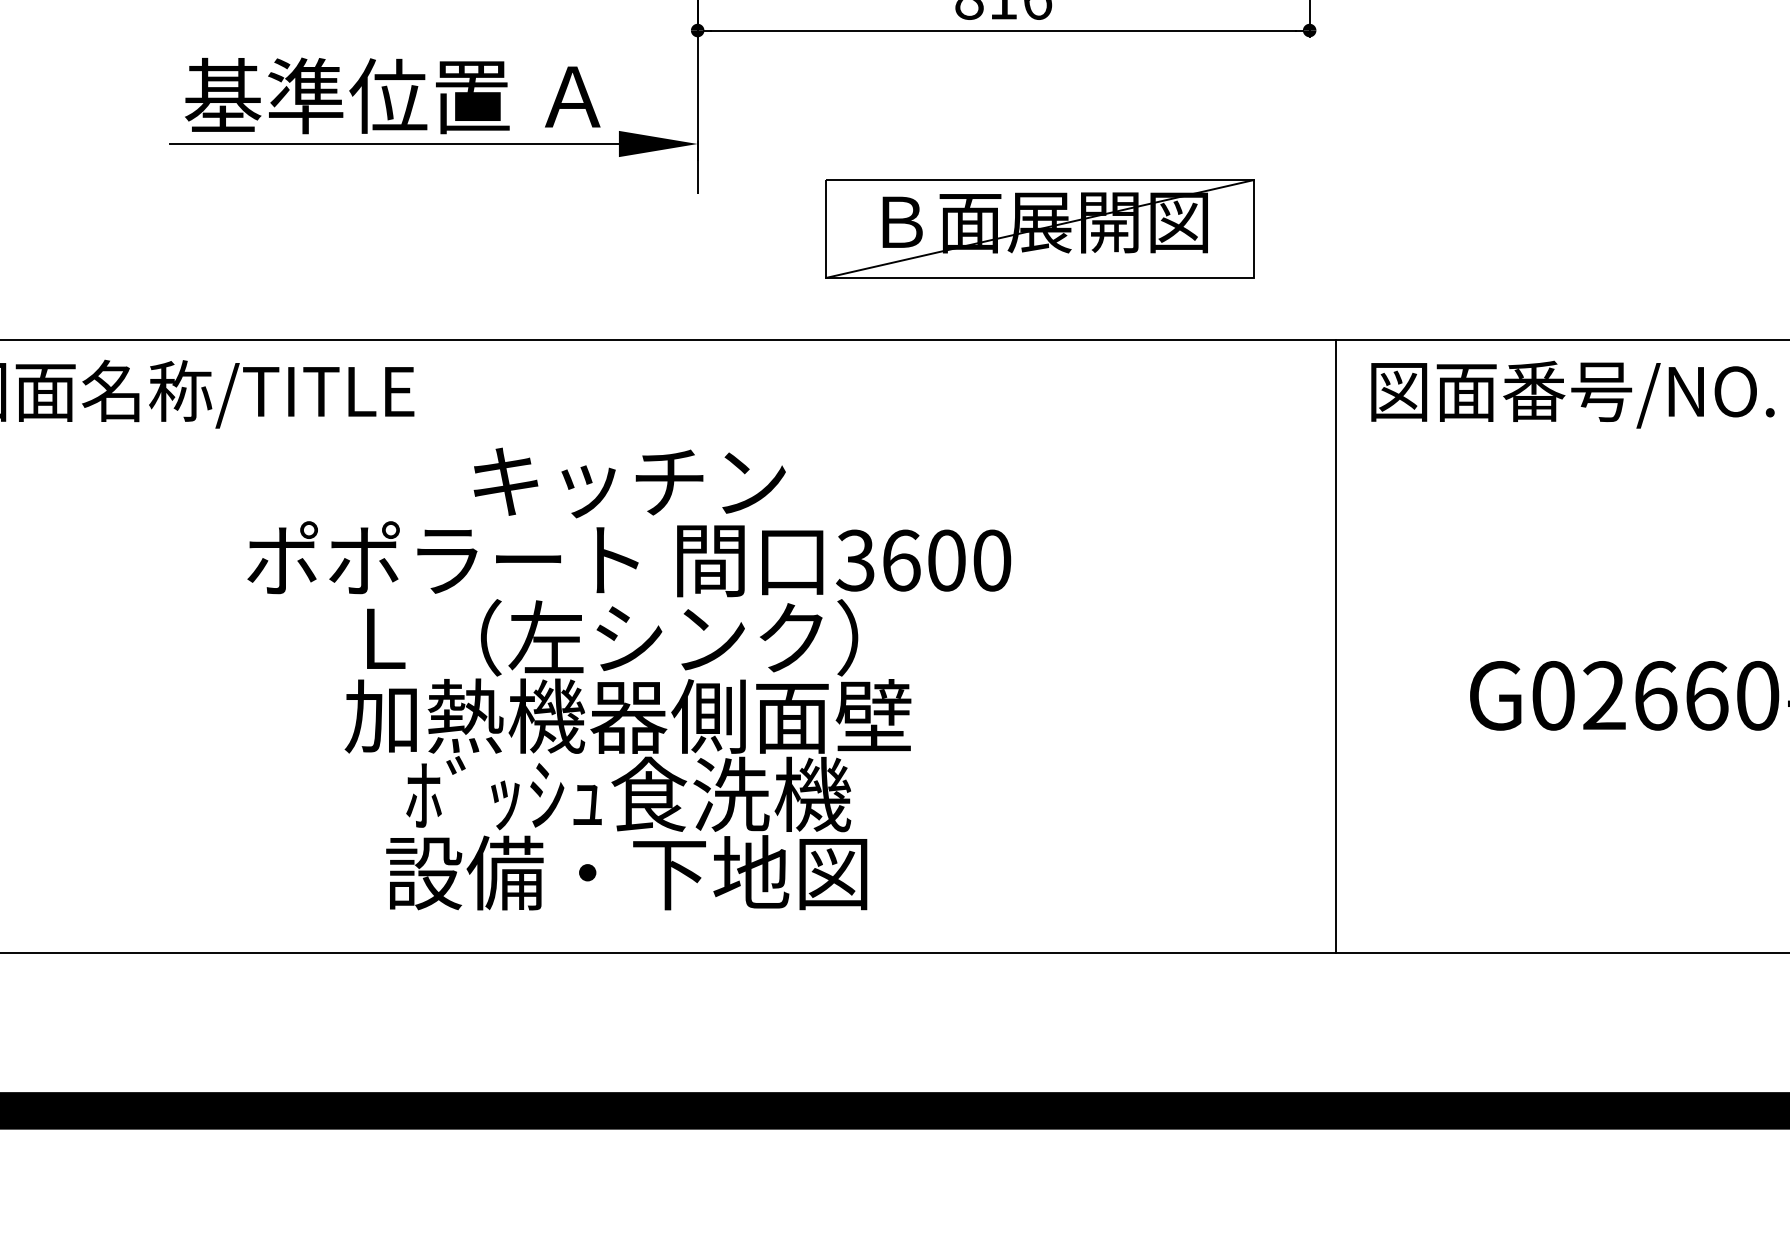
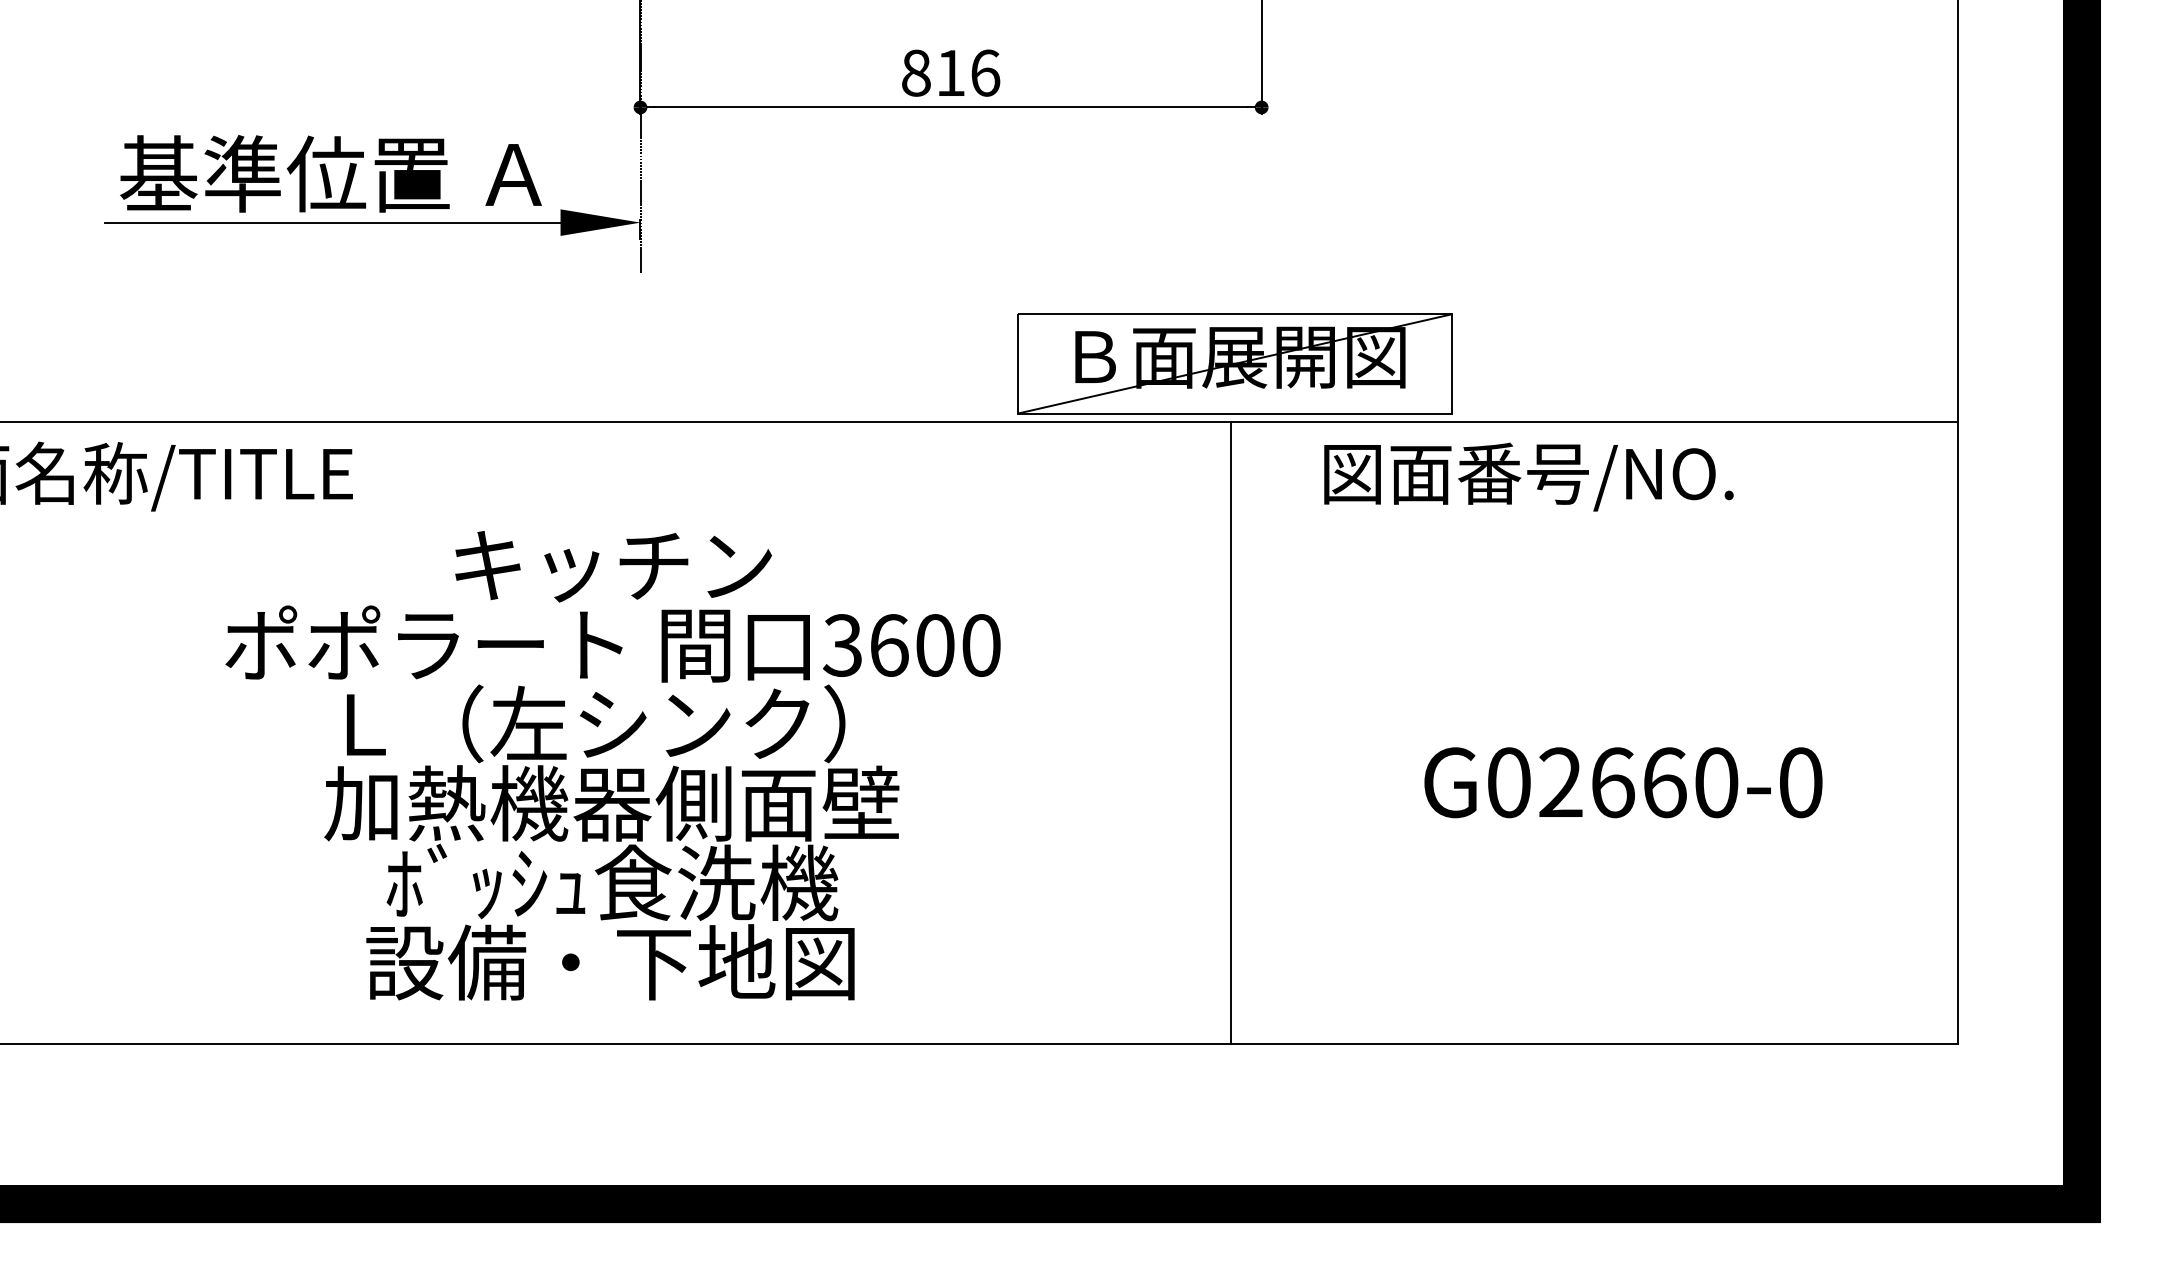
part: (1039, 228) -> (1234, 363), moved
line: (1335, 646) -> (1230, 732), moved
text: (628, 678) -> (612, 765), moved

